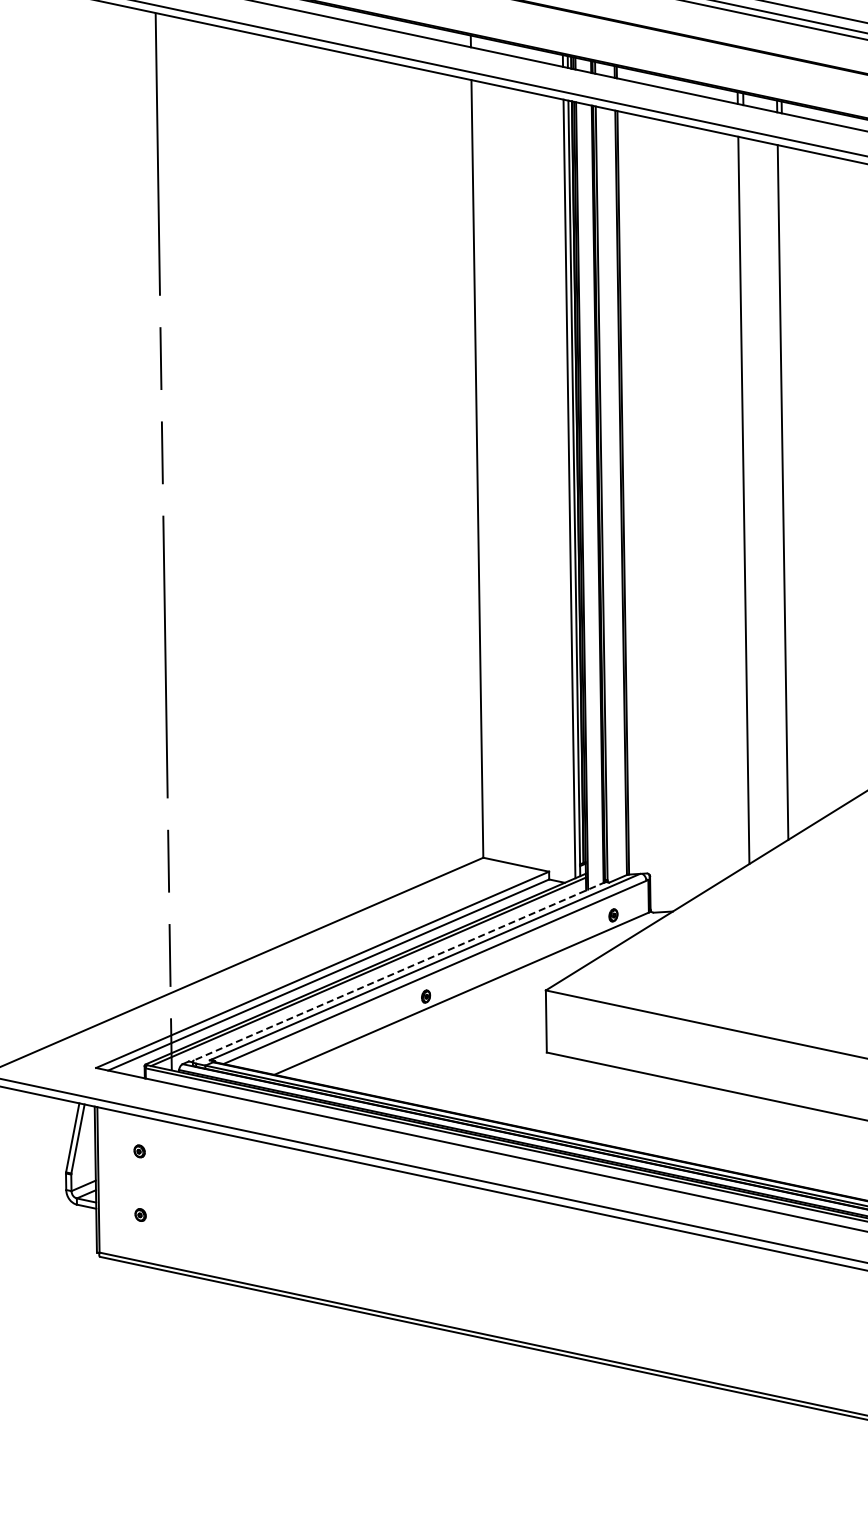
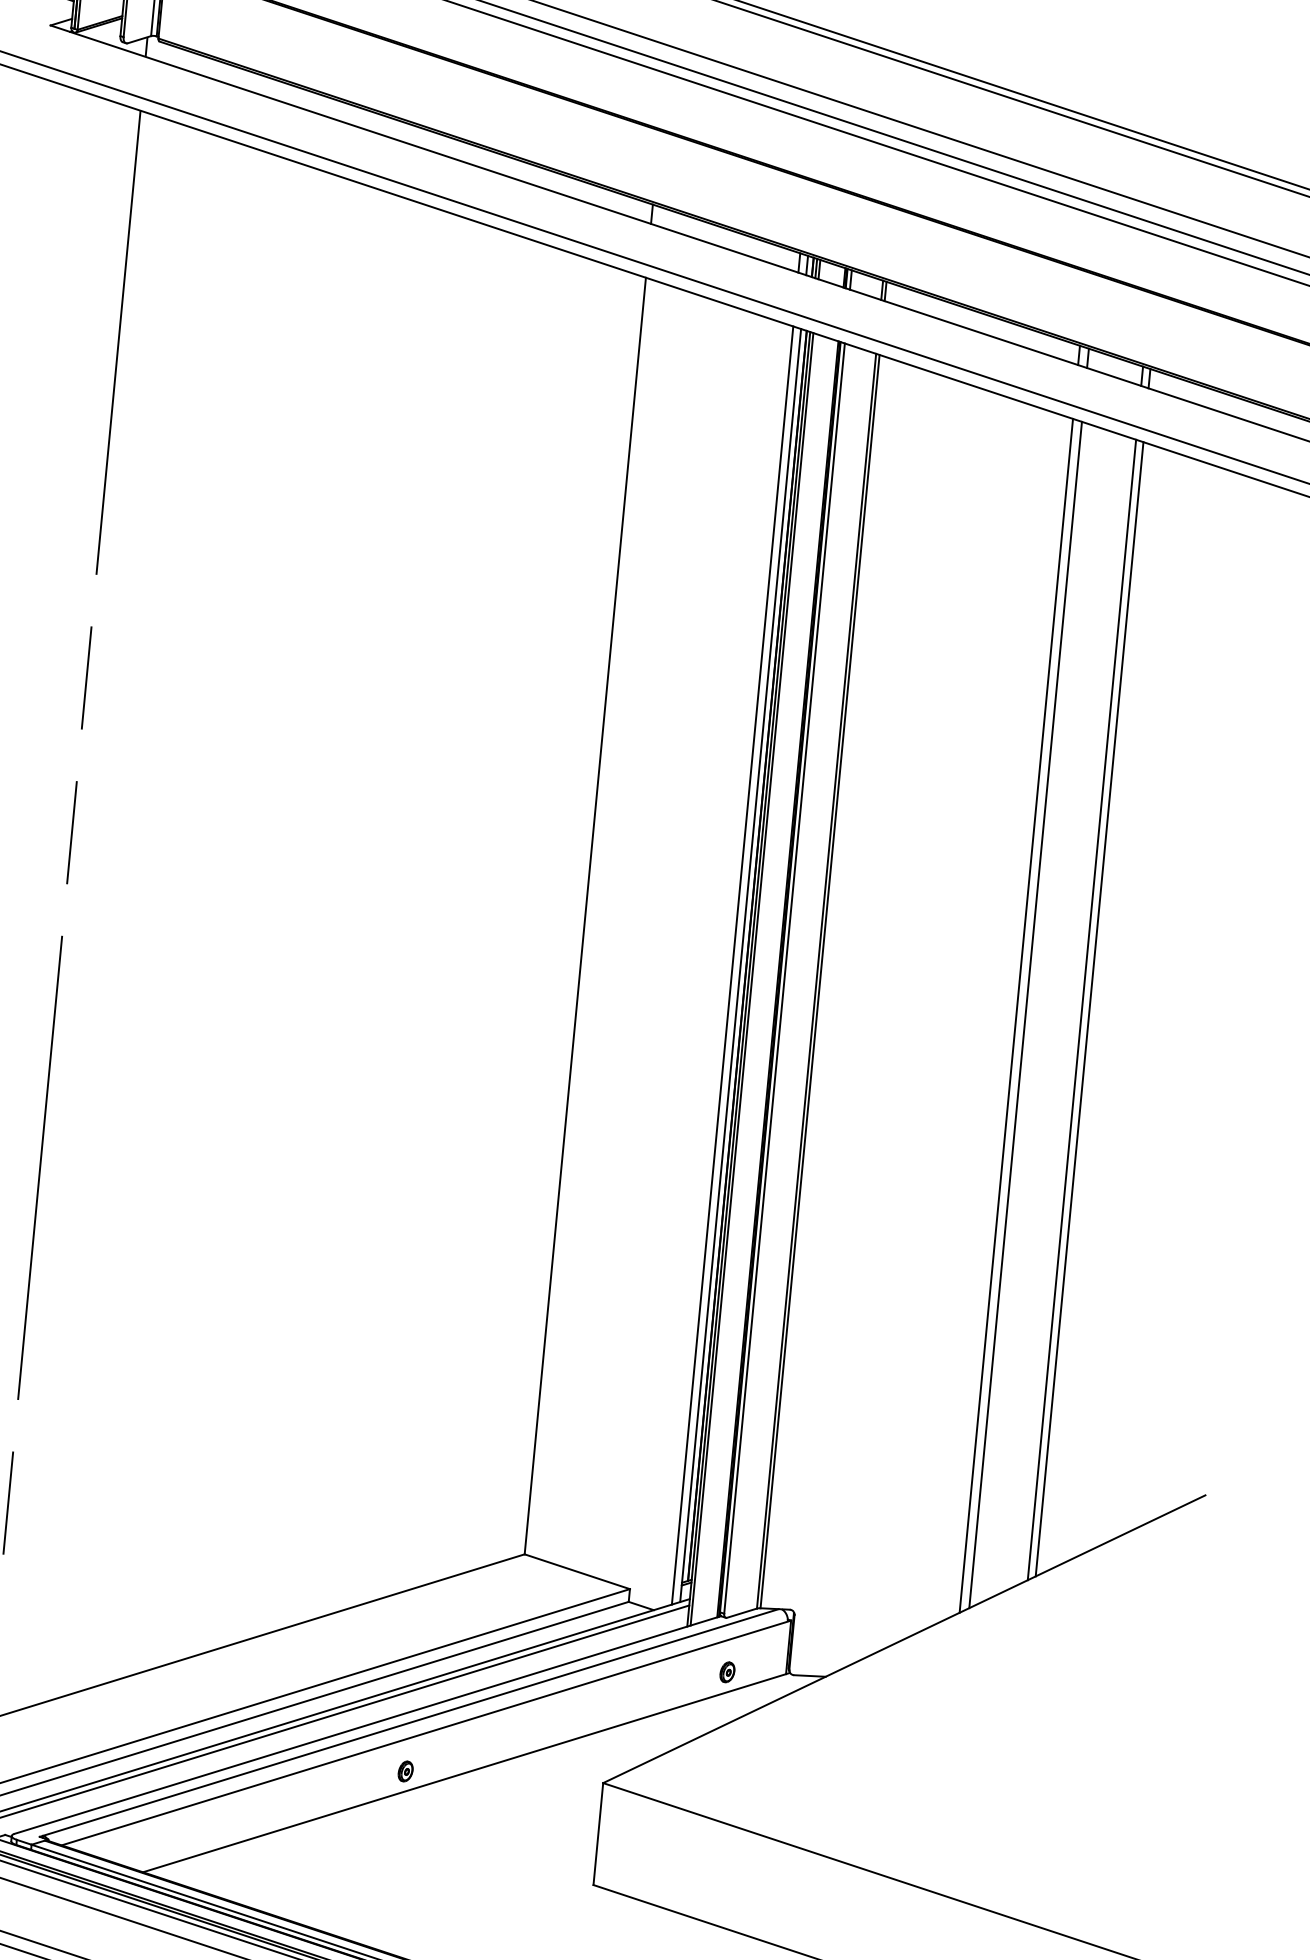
line: (787, 491) -> (1089, 1009), added
line: (748, 498) -> (1024, 1013), added
line: (399, 971) -> (366, 1725), dashed -> solid

